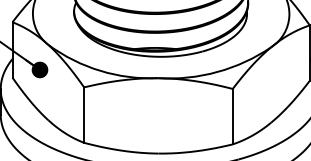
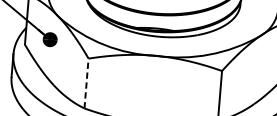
line: (84, 115) -> (86, 83), solid -> dashed

